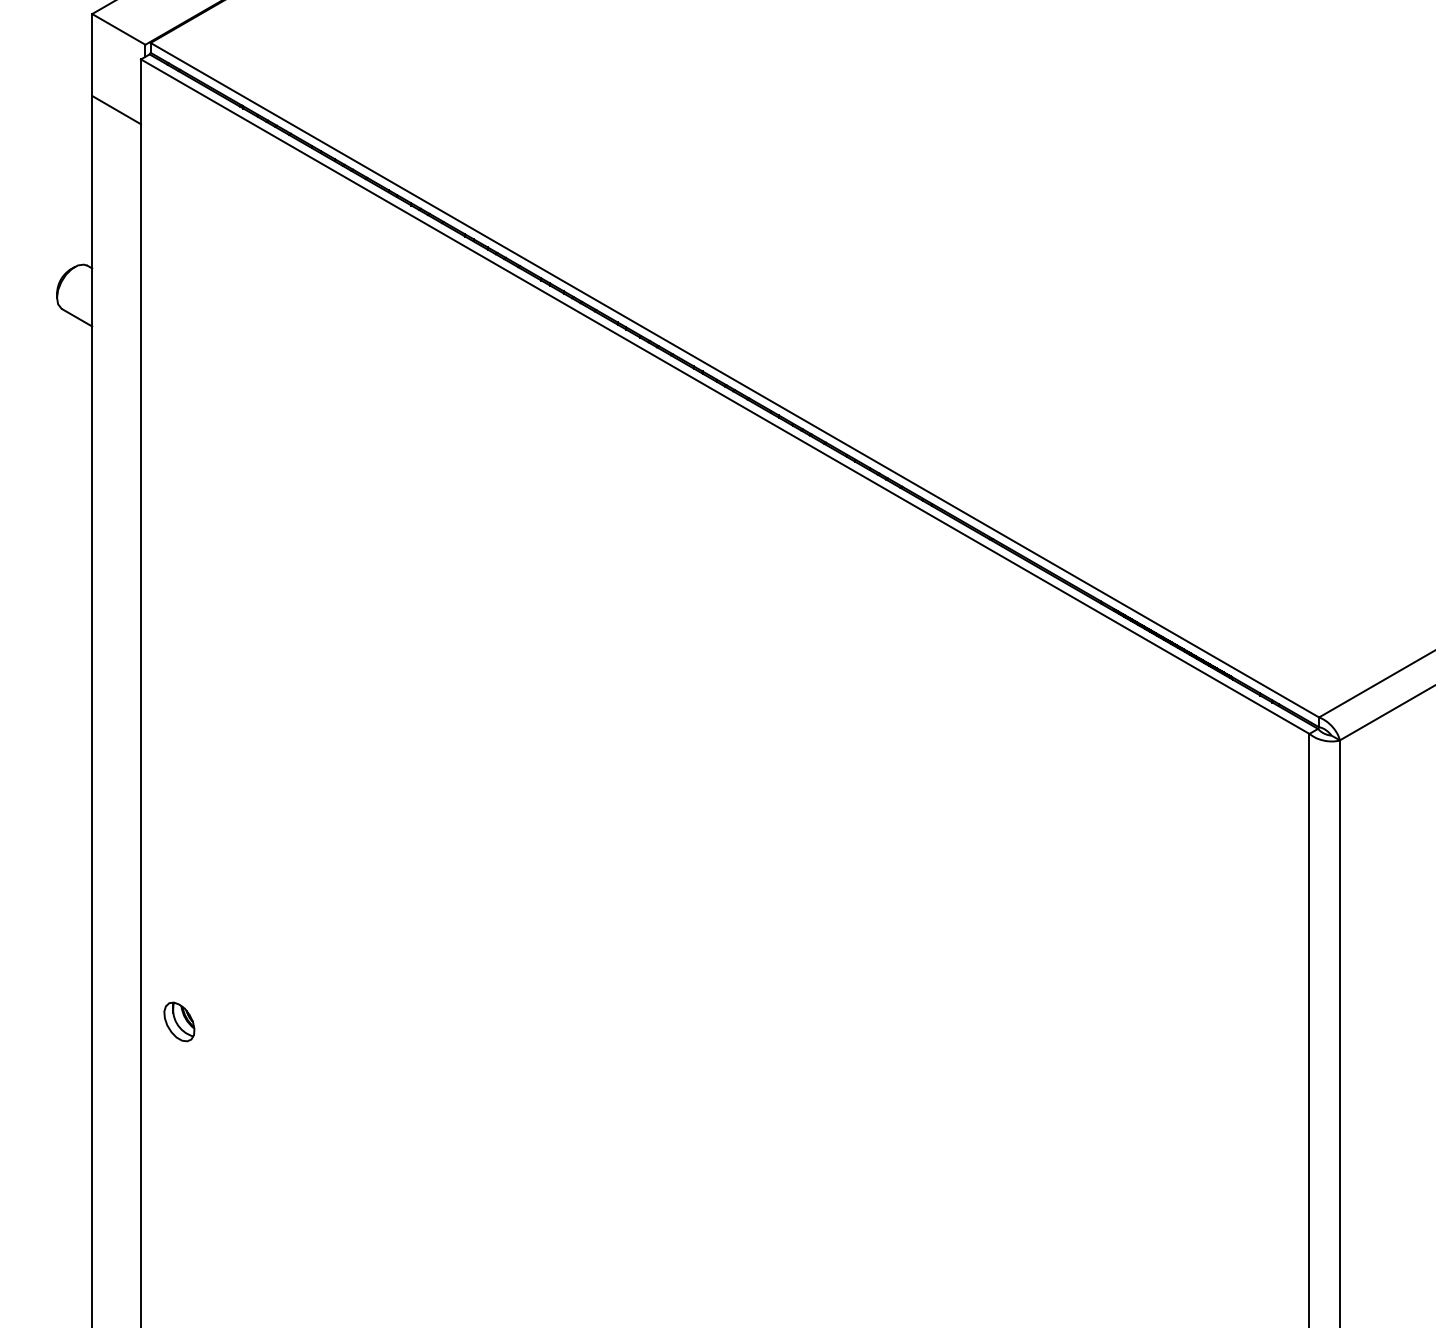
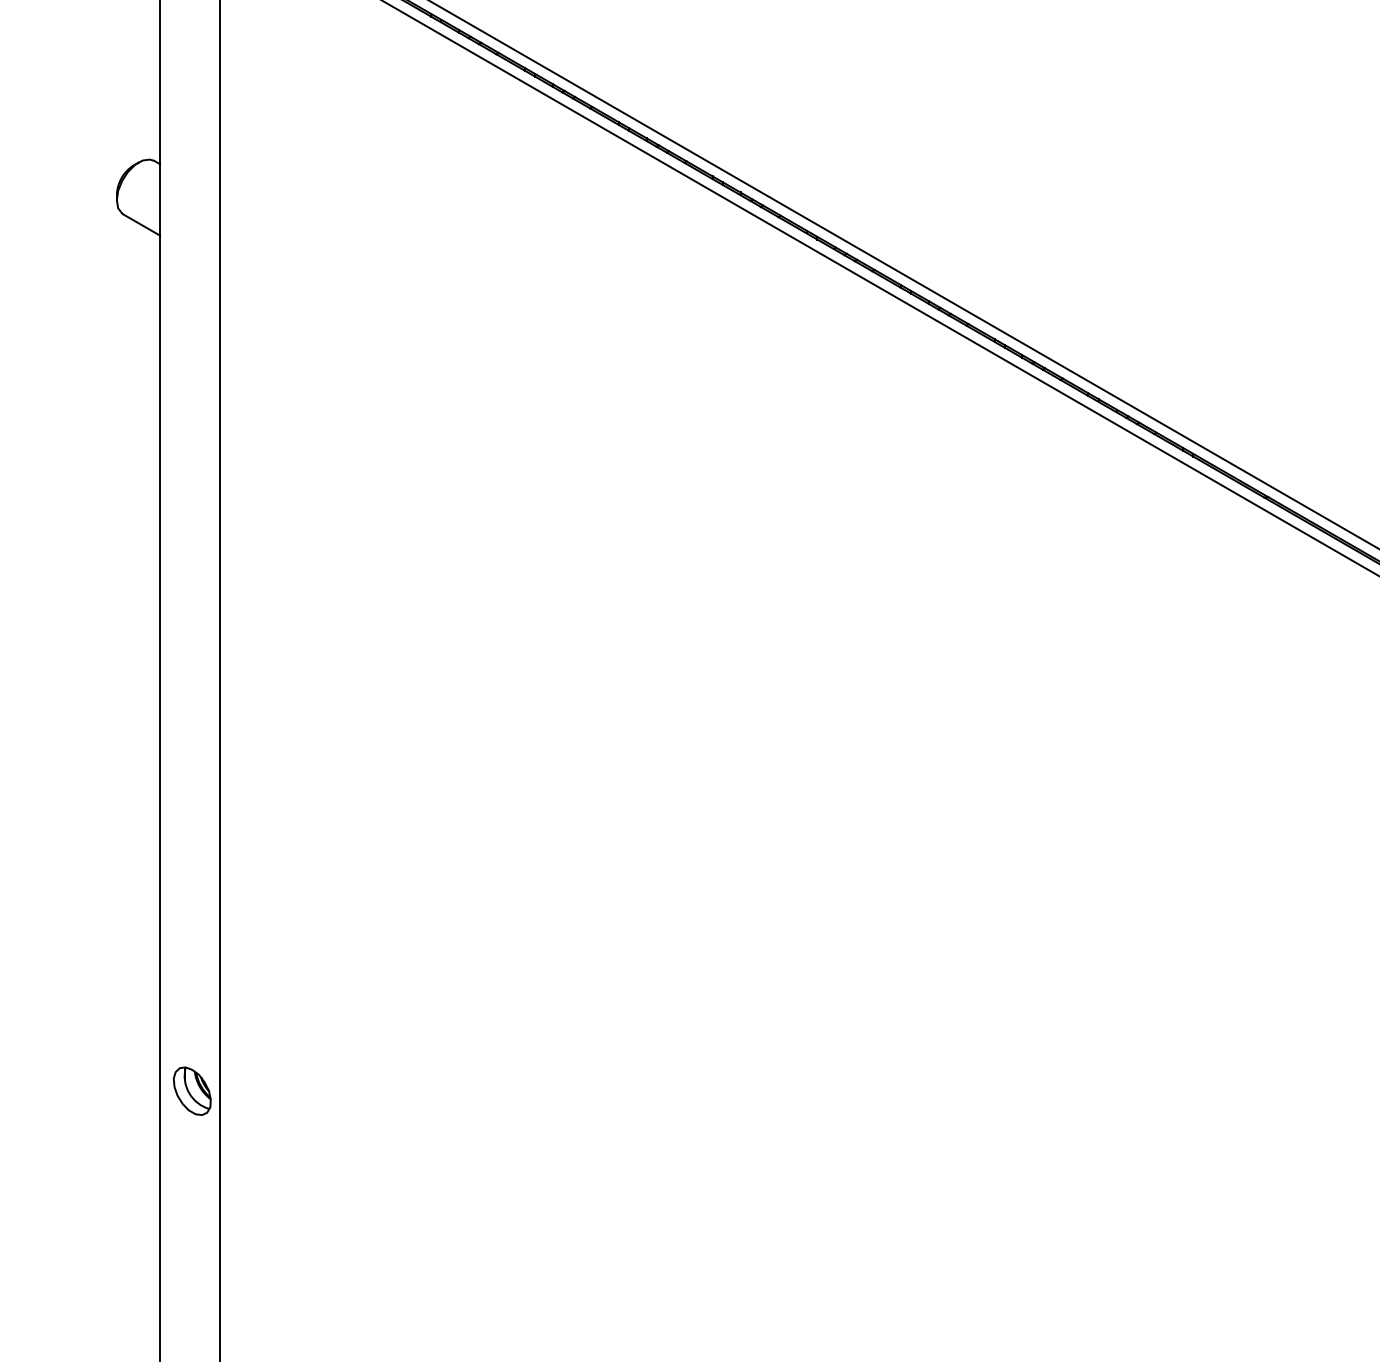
part: (179, 1021) -> (192, 1090), moved

